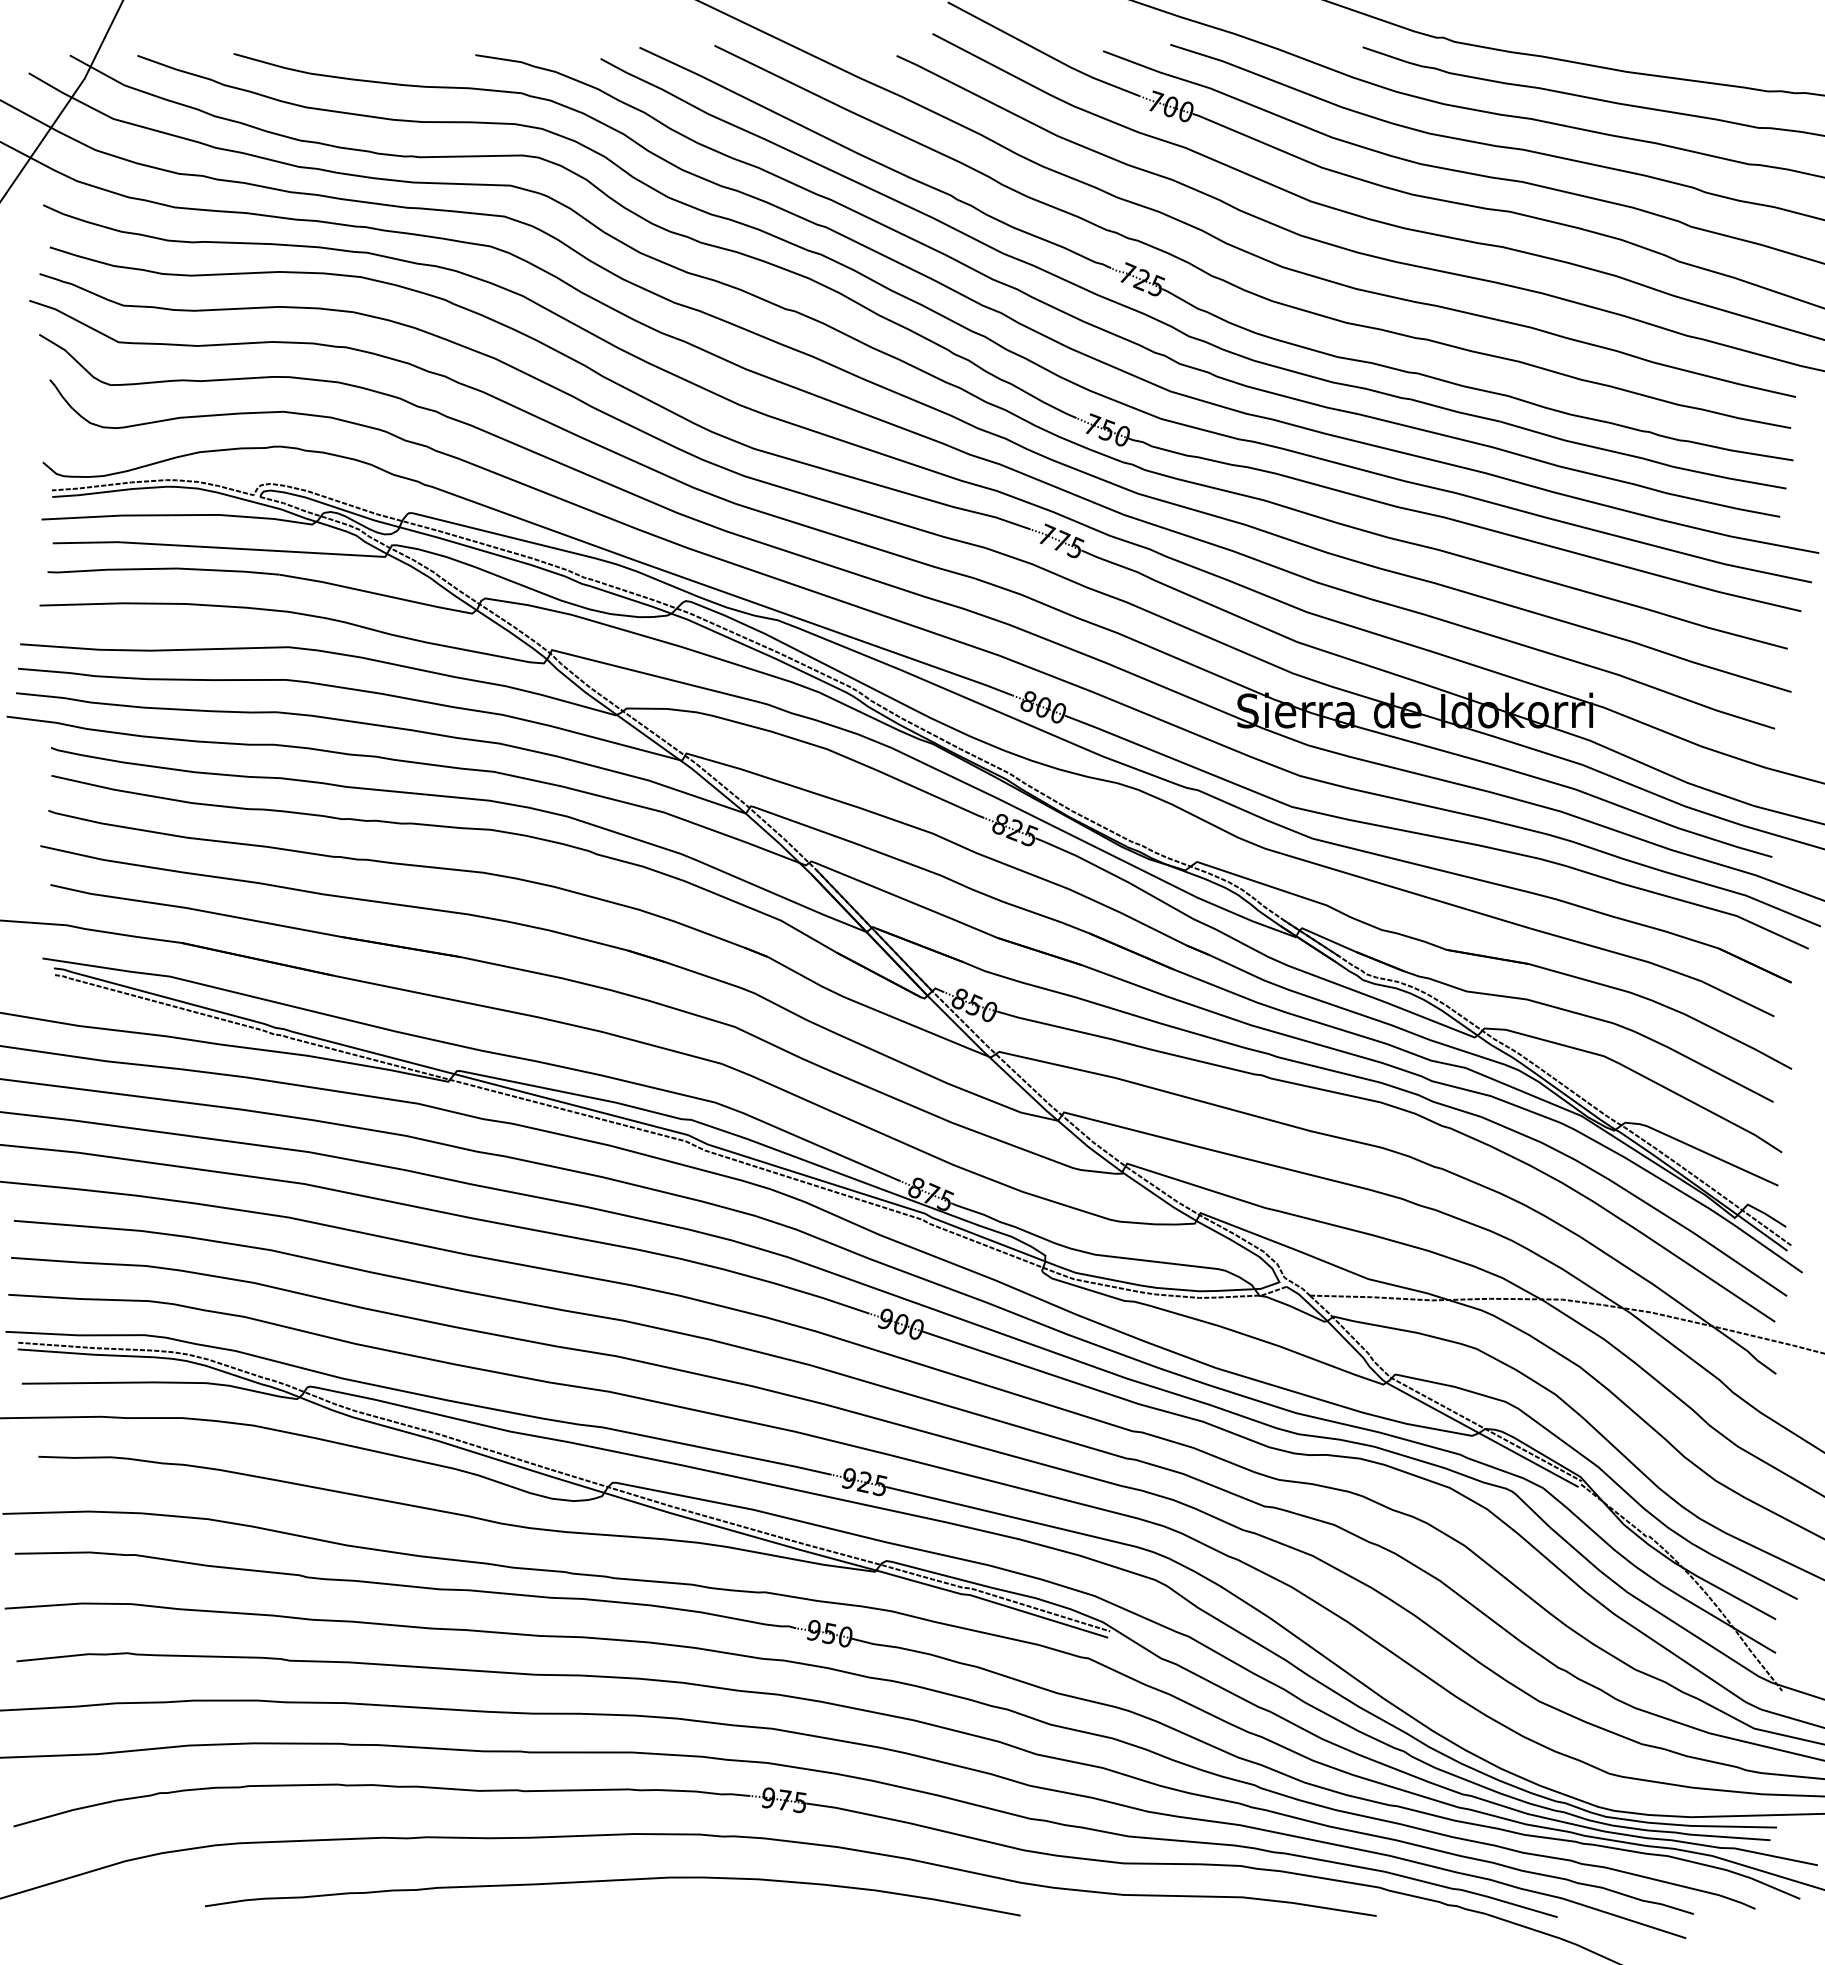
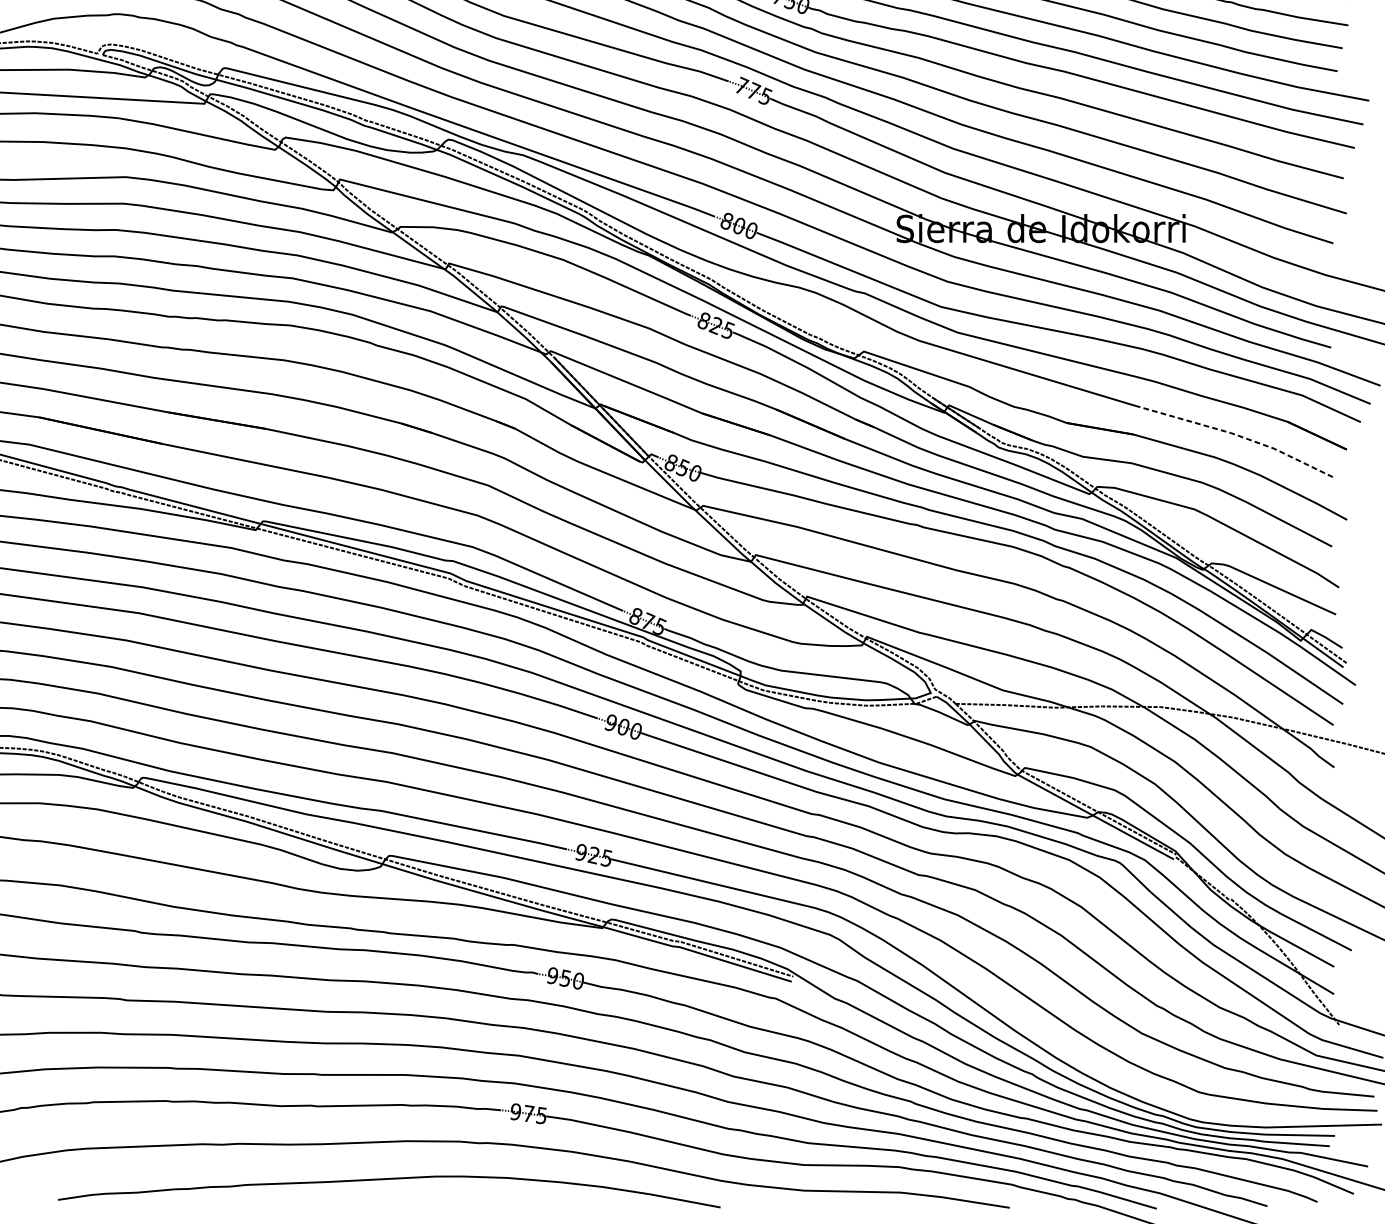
line: (1655, 964) -> (1236, 434), solid -> dashed

